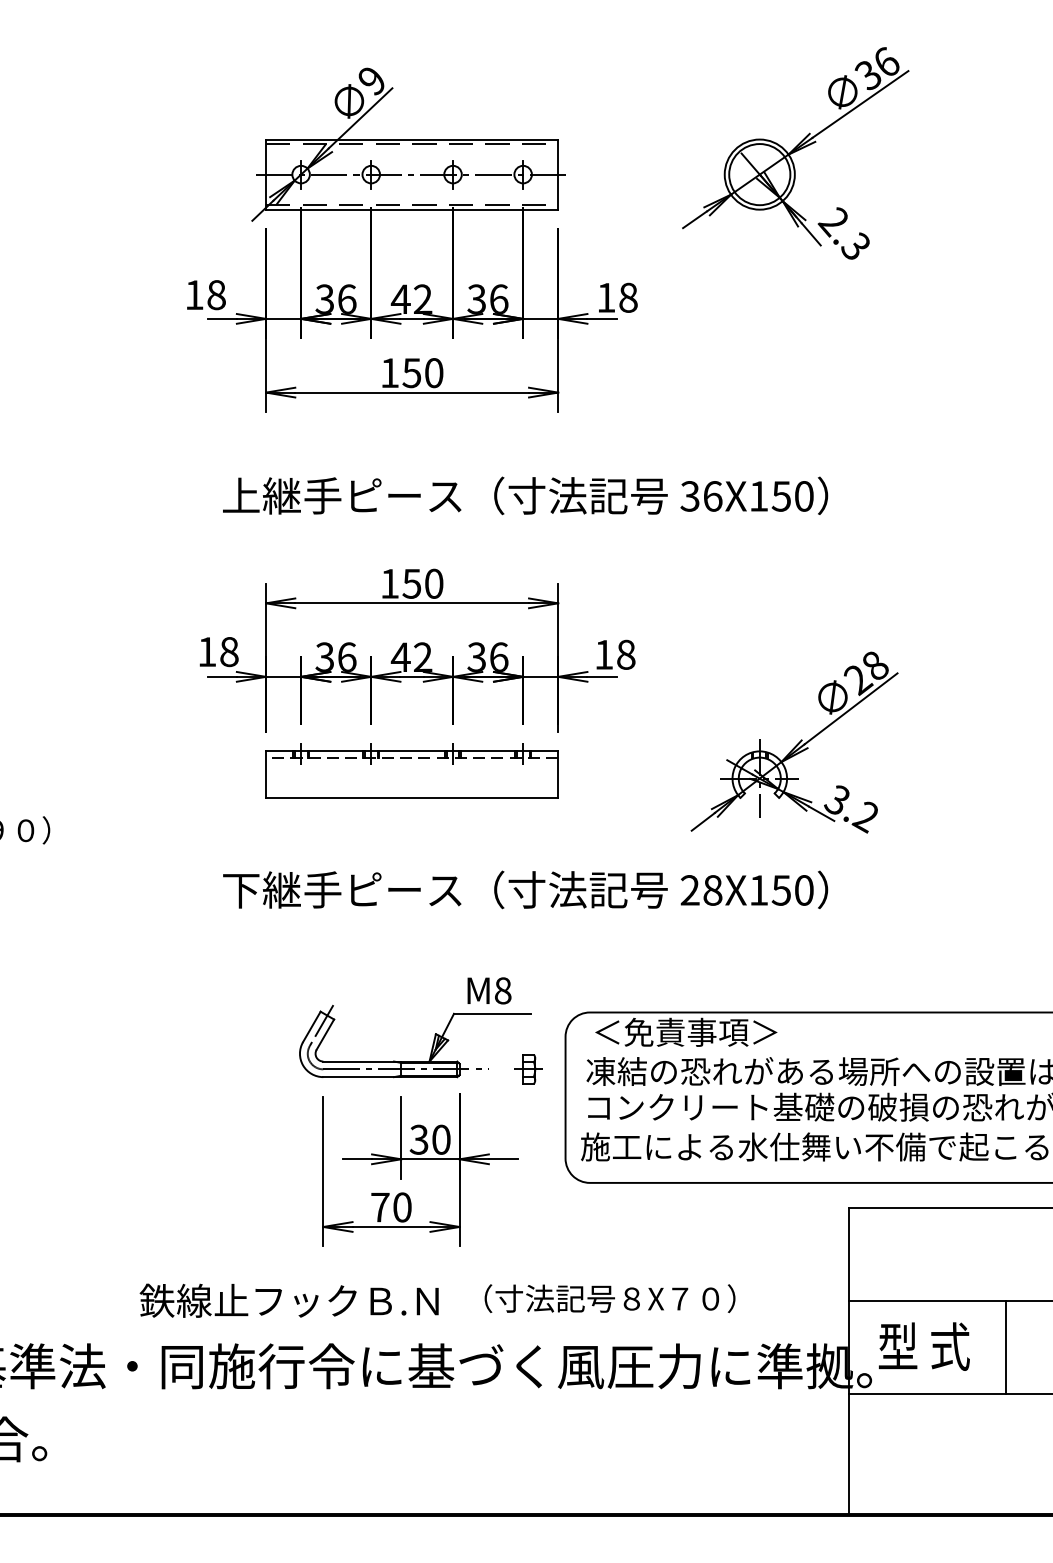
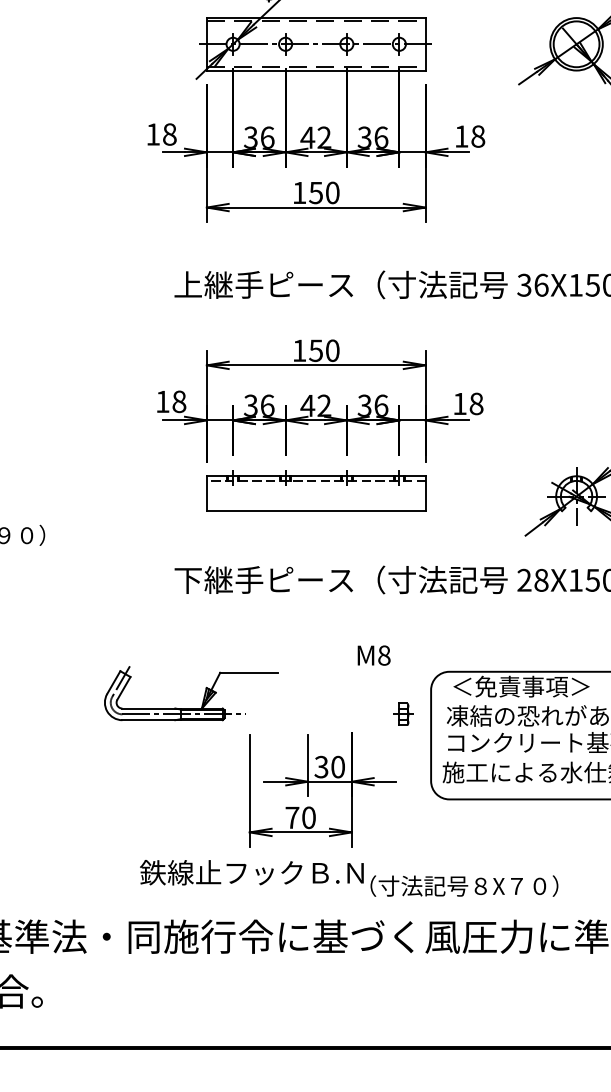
part: (431, 1047) -> (203, 698), moved
text: (288, 1300) -> (251, 872), moved

